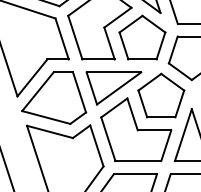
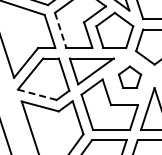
line: (75, 37) -> (60, 30), solid -> dashed
part: (160, 94) -> (129, 76), size x0.6
line: (46, 117) -> (37, 94), solid -> dashed

